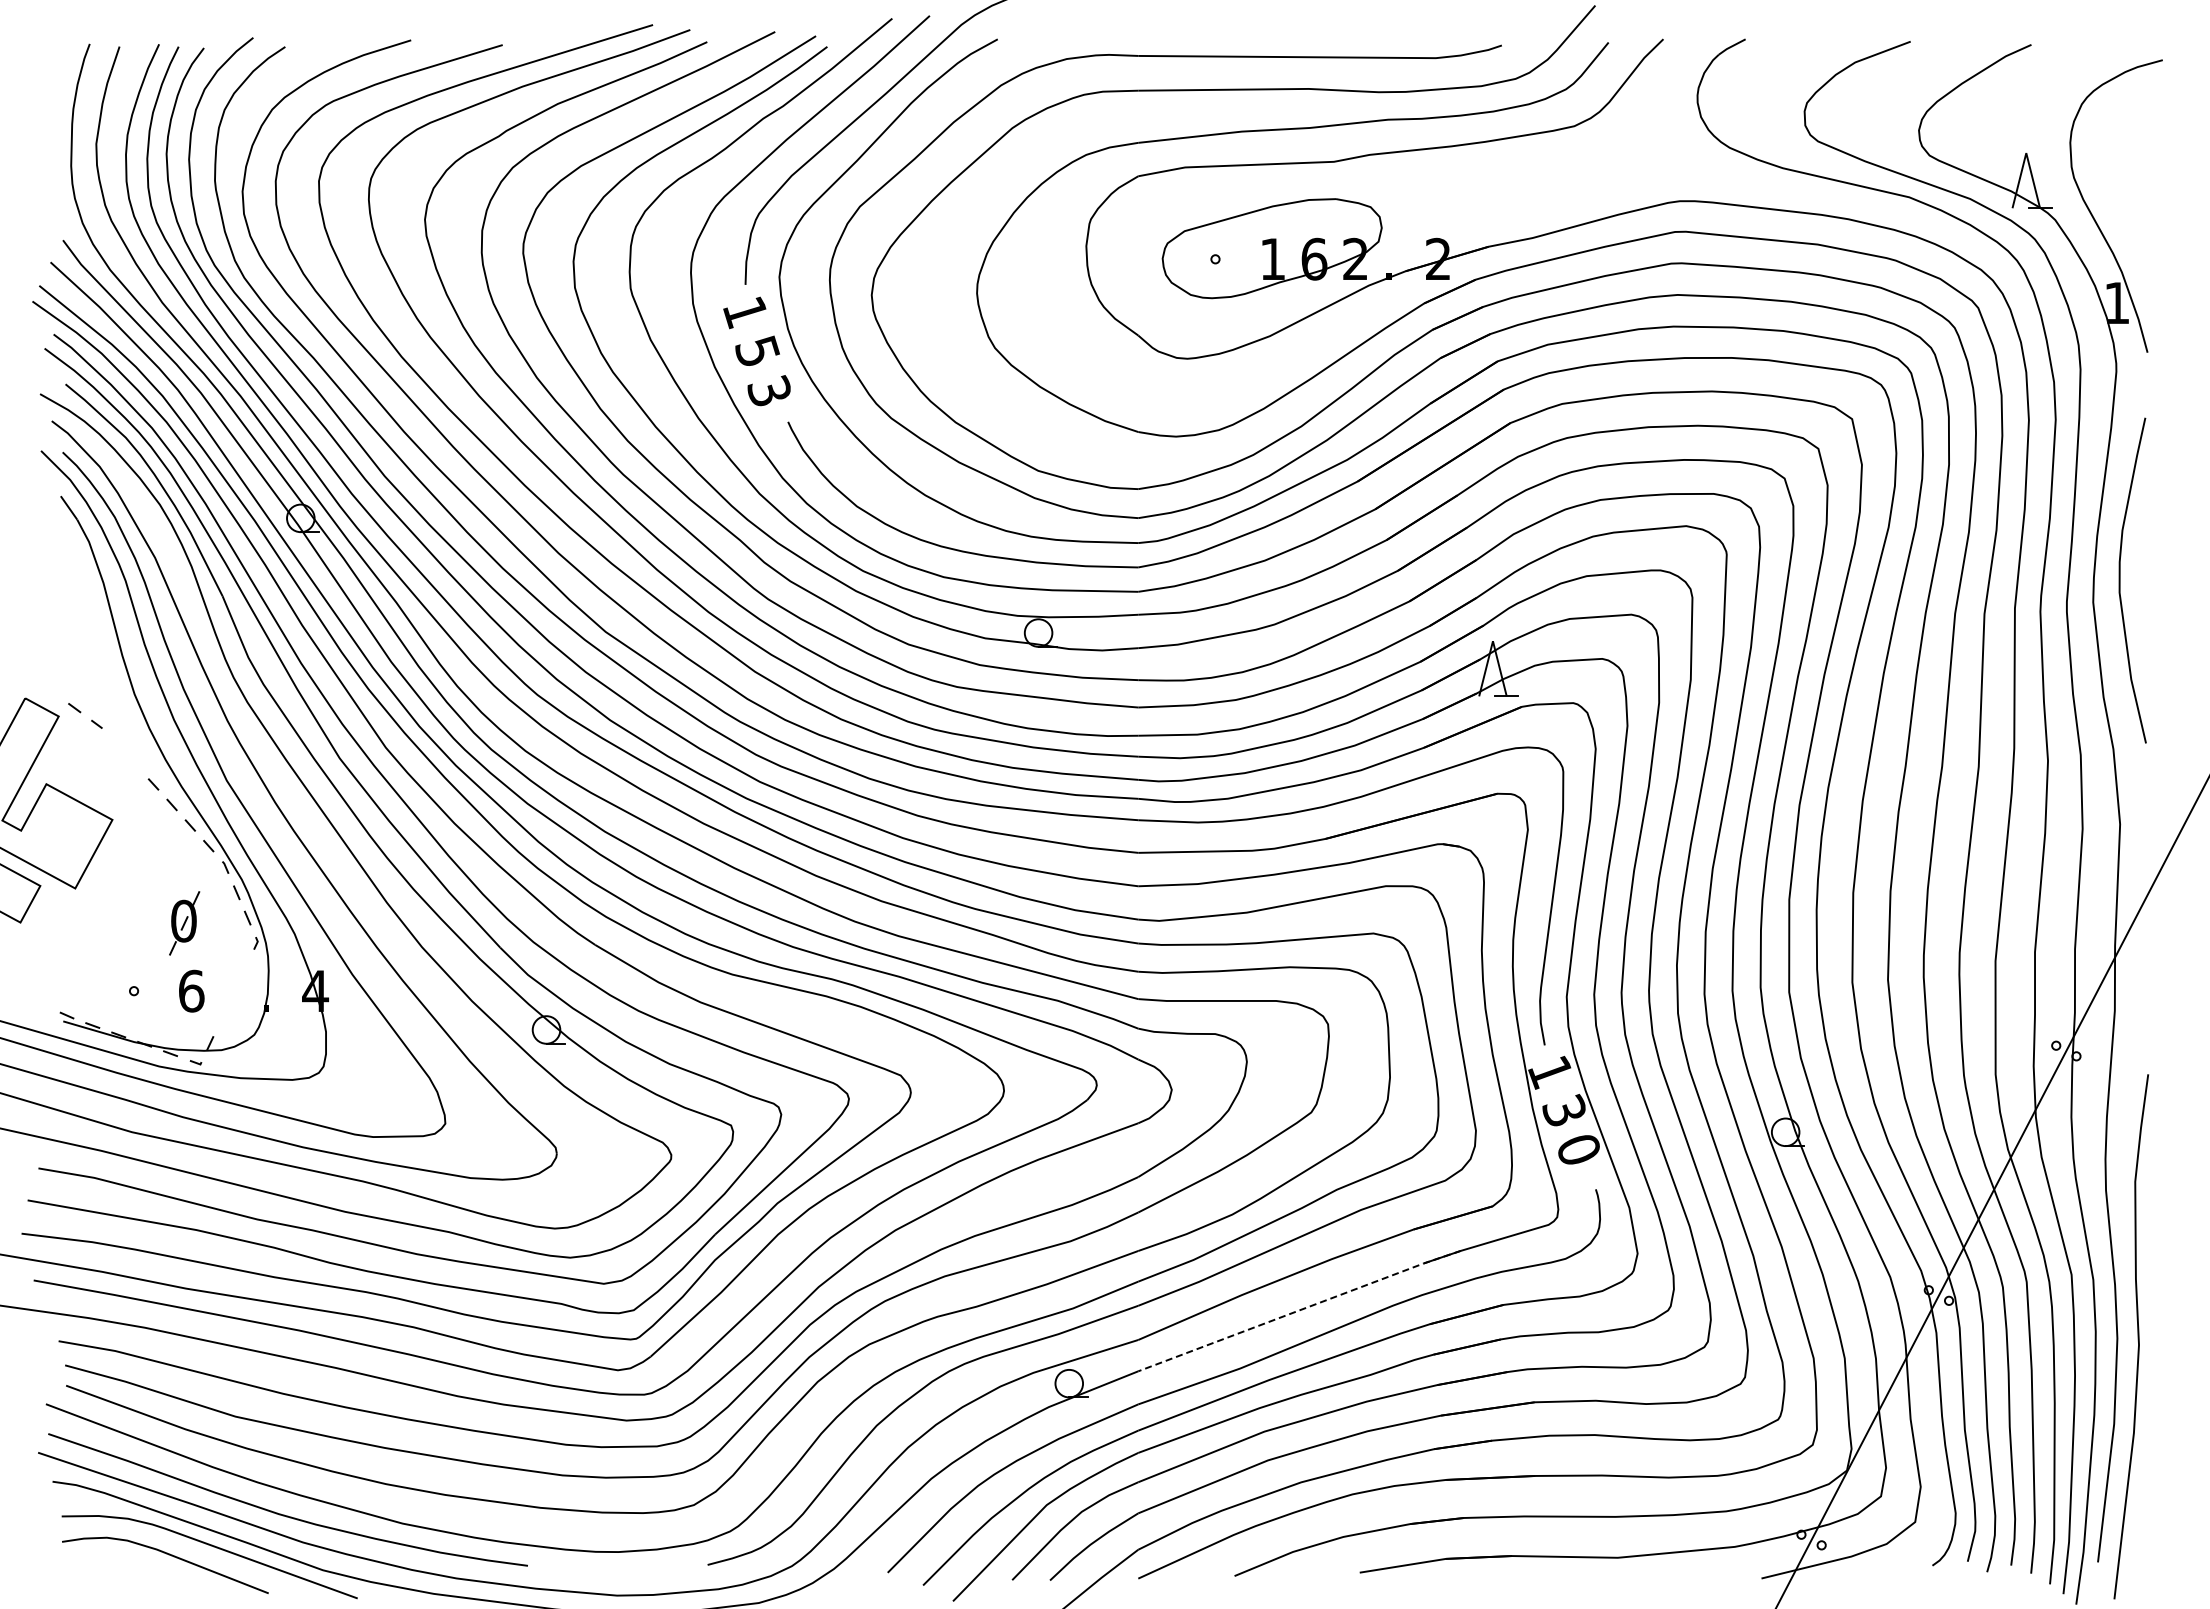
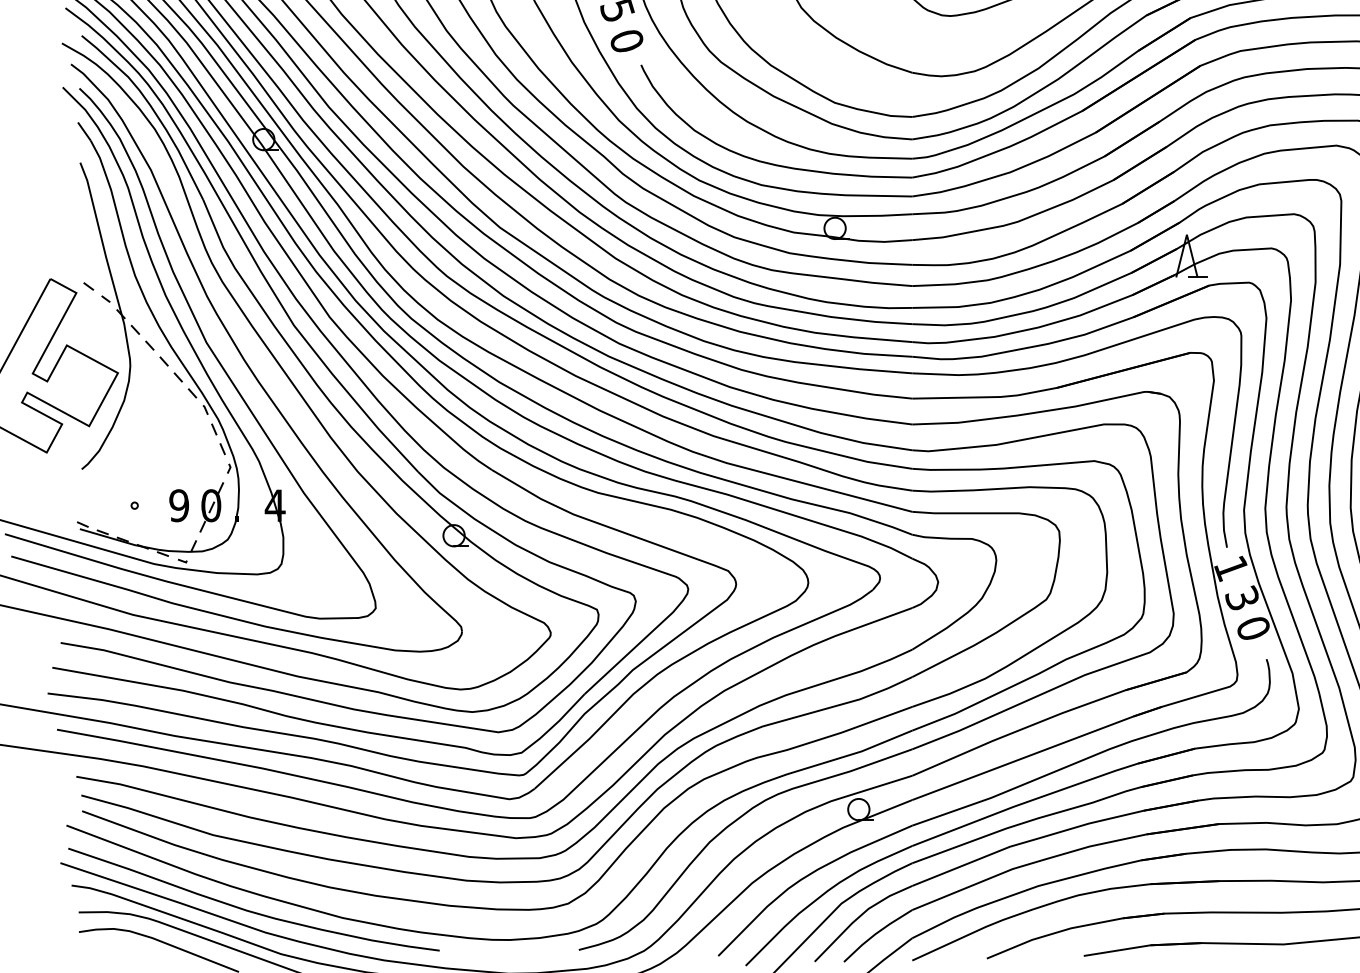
text: (768, 390) -> (625, 40), 3 -> 0
part: (111, 740) -> (117, 311), added
part: (184, 923) -> (211, 507), moved
text: (191, 990) -> (179, 505), 6 -> 9
line: (1299, 1310) -> (1037, 752), dashed -> solid

